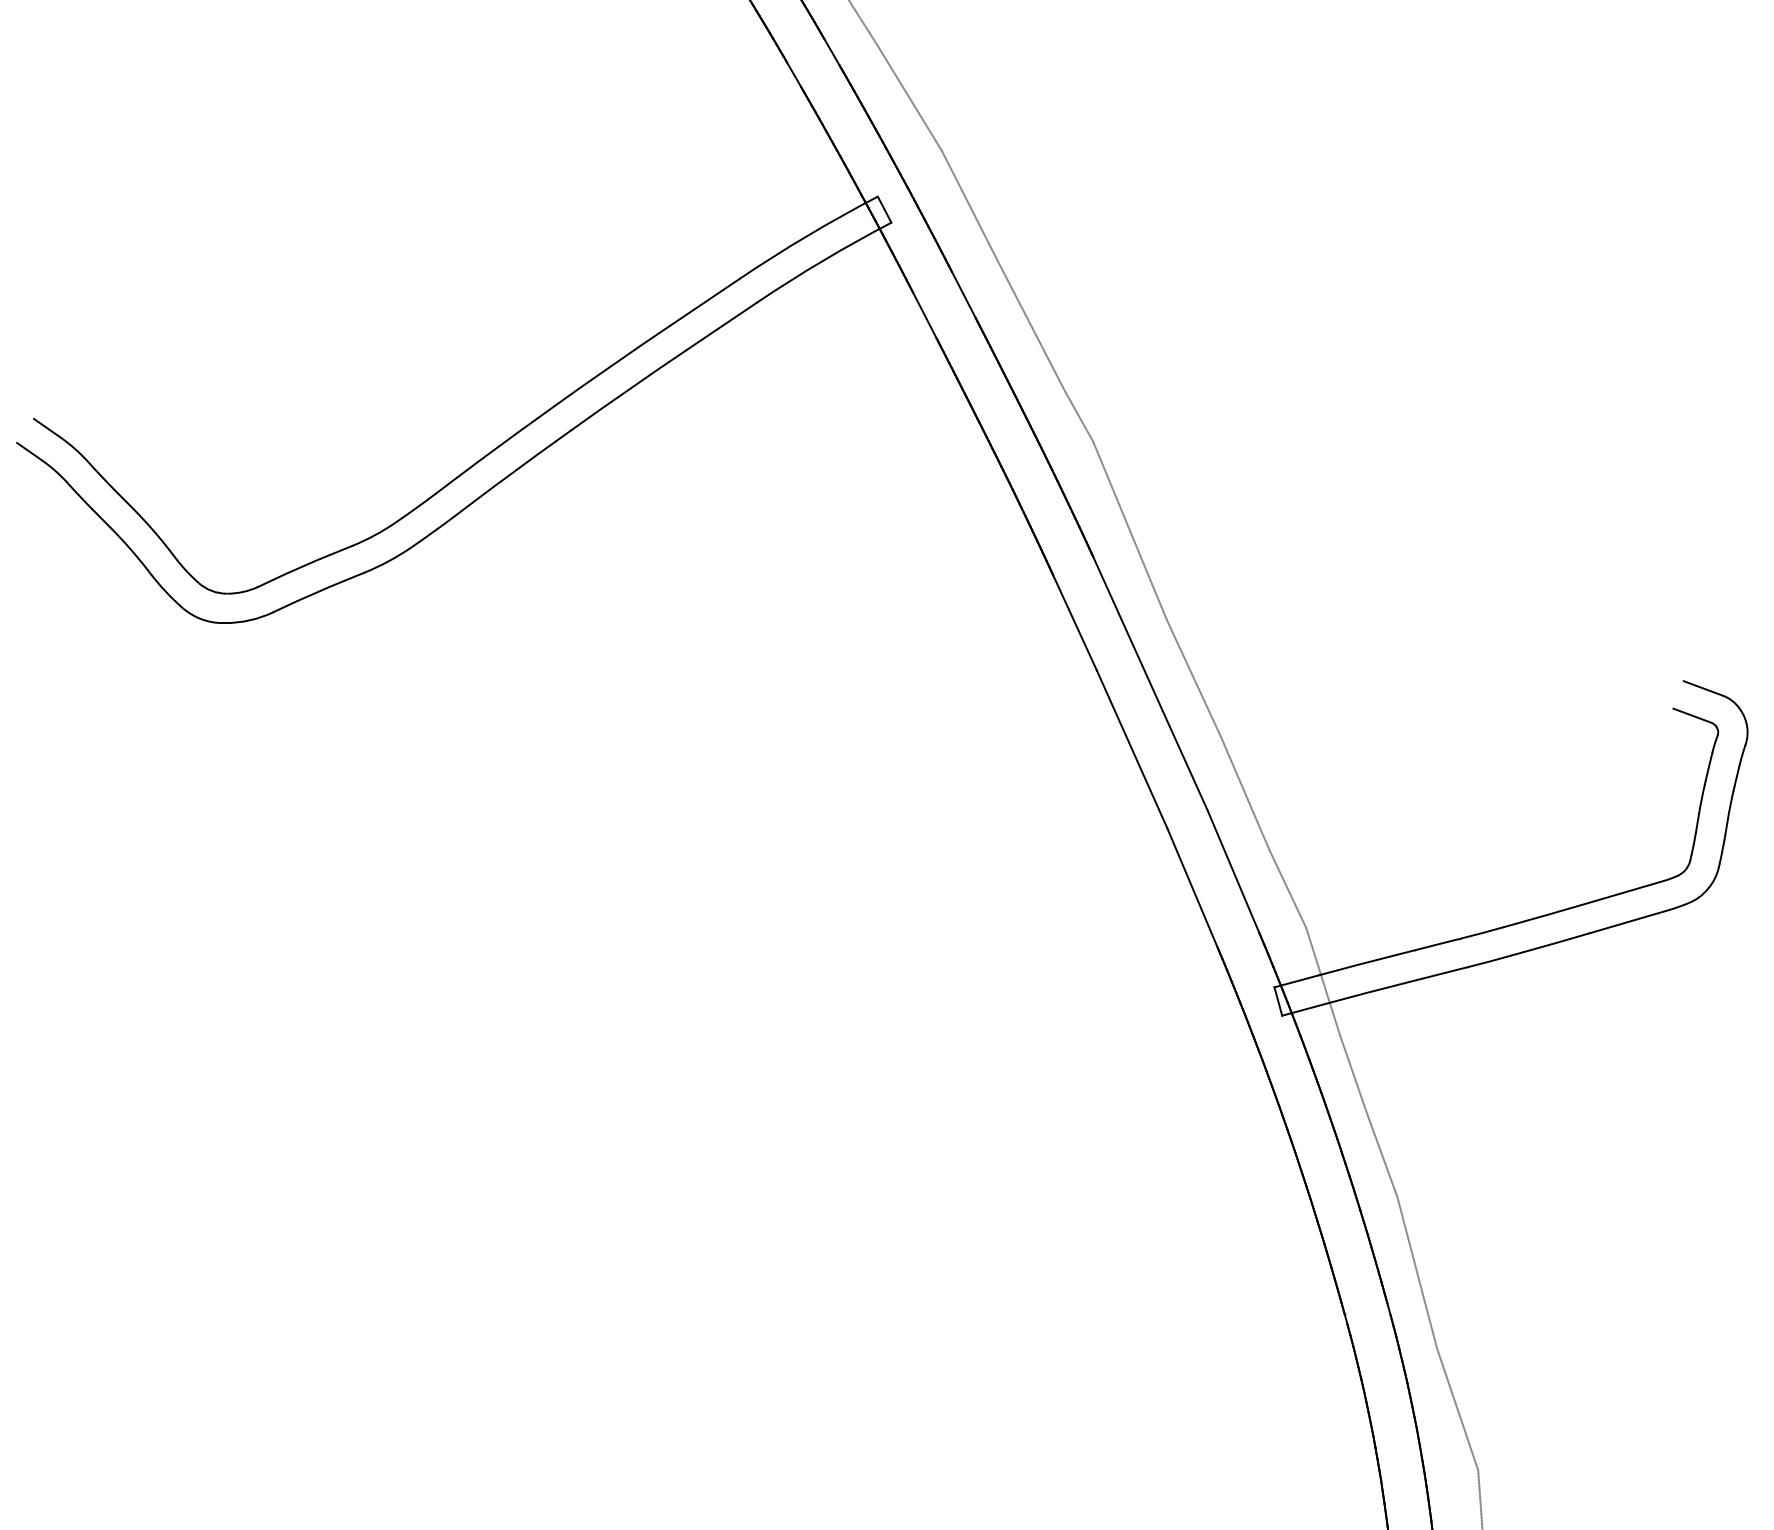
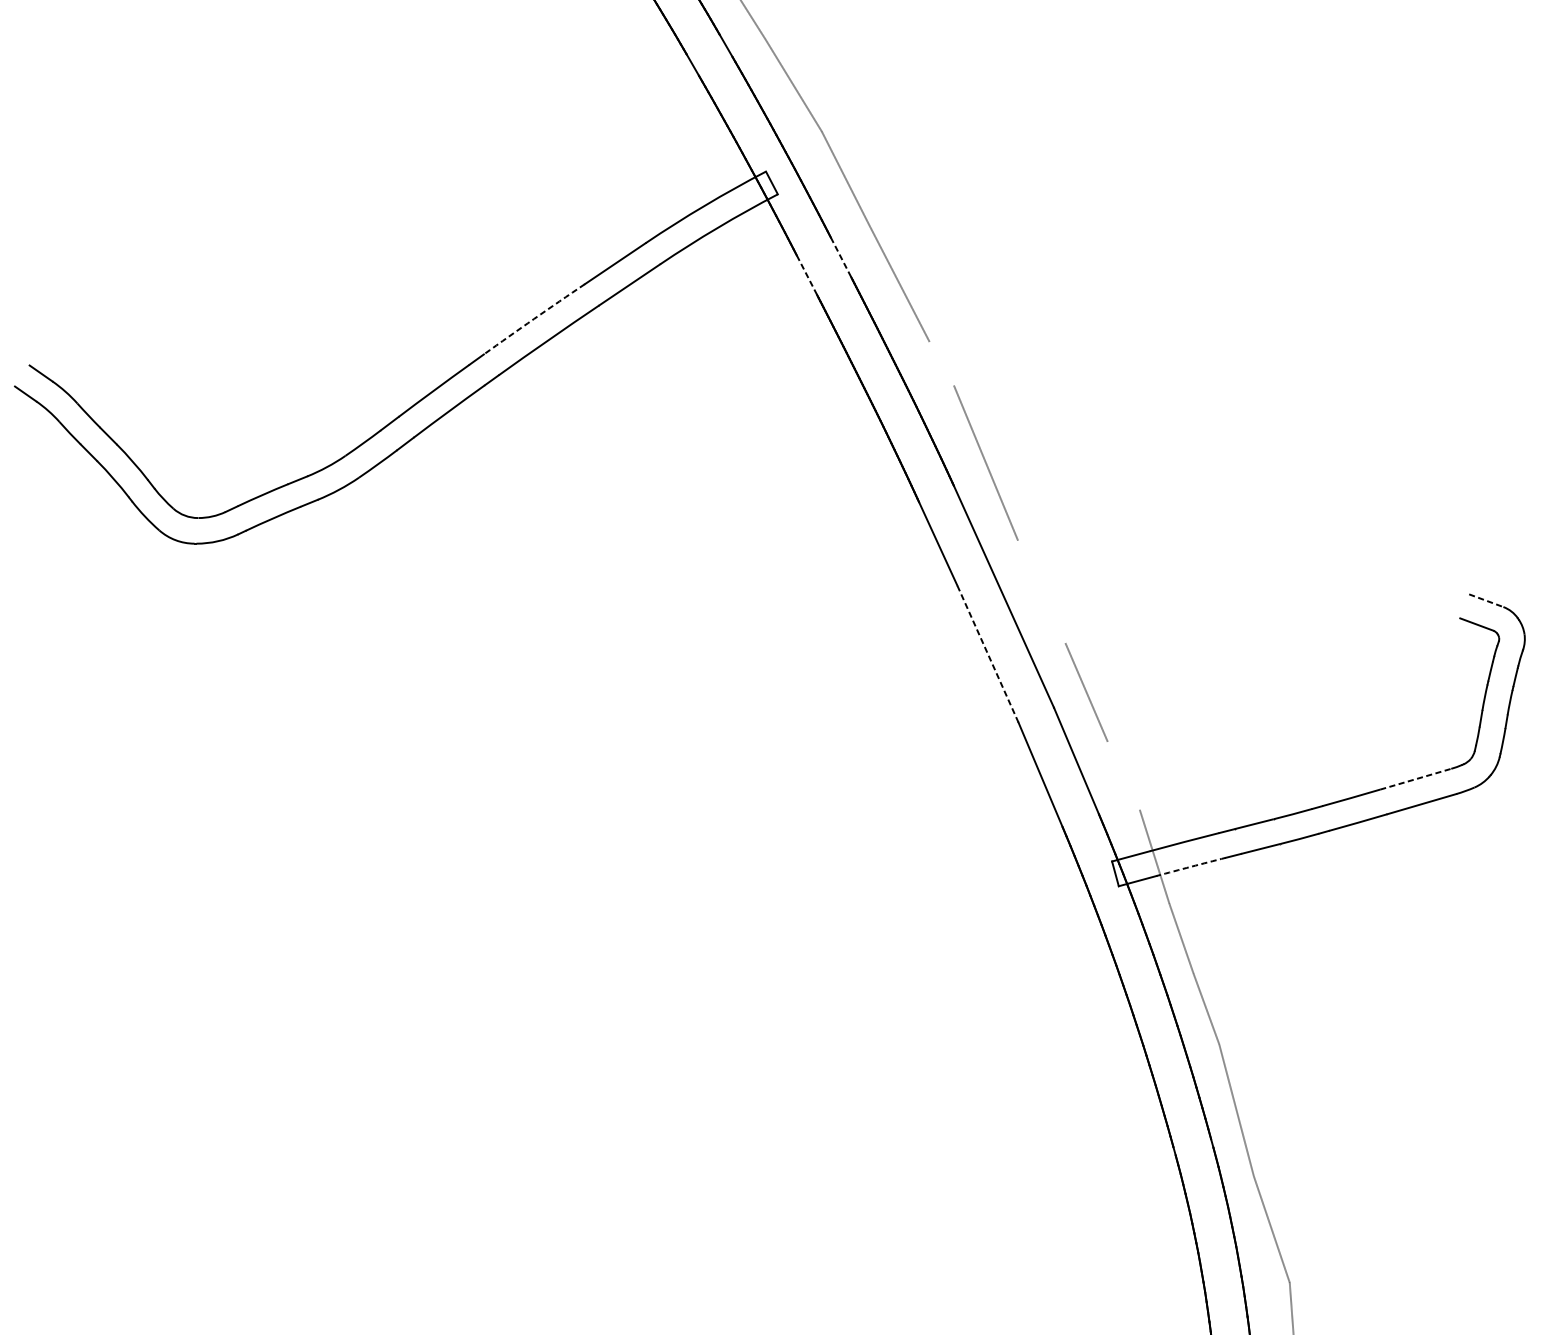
line: (963, 294) -> (840, 256), solid -> dashed
line: (924, 315) -> (806, 275), solid -> dashed
arc: (612, 365) -> (534, 318), solid -> dashed
line: (1079, 416) -> (941, 363), removed
line: (1193, 678) -> (1041, 592), removed
line: (1703, 688) -> (1486, 600), solid -> dashed
line: (1131, 748) -> (987, 653), solid -> dashed
line: (1287, 889) -> (1123, 776), removed
line: (1622, 892) -> (1415, 778), solid -> dashed
arc: (1365, 993) -> (1191, 866), solid -> dashed

